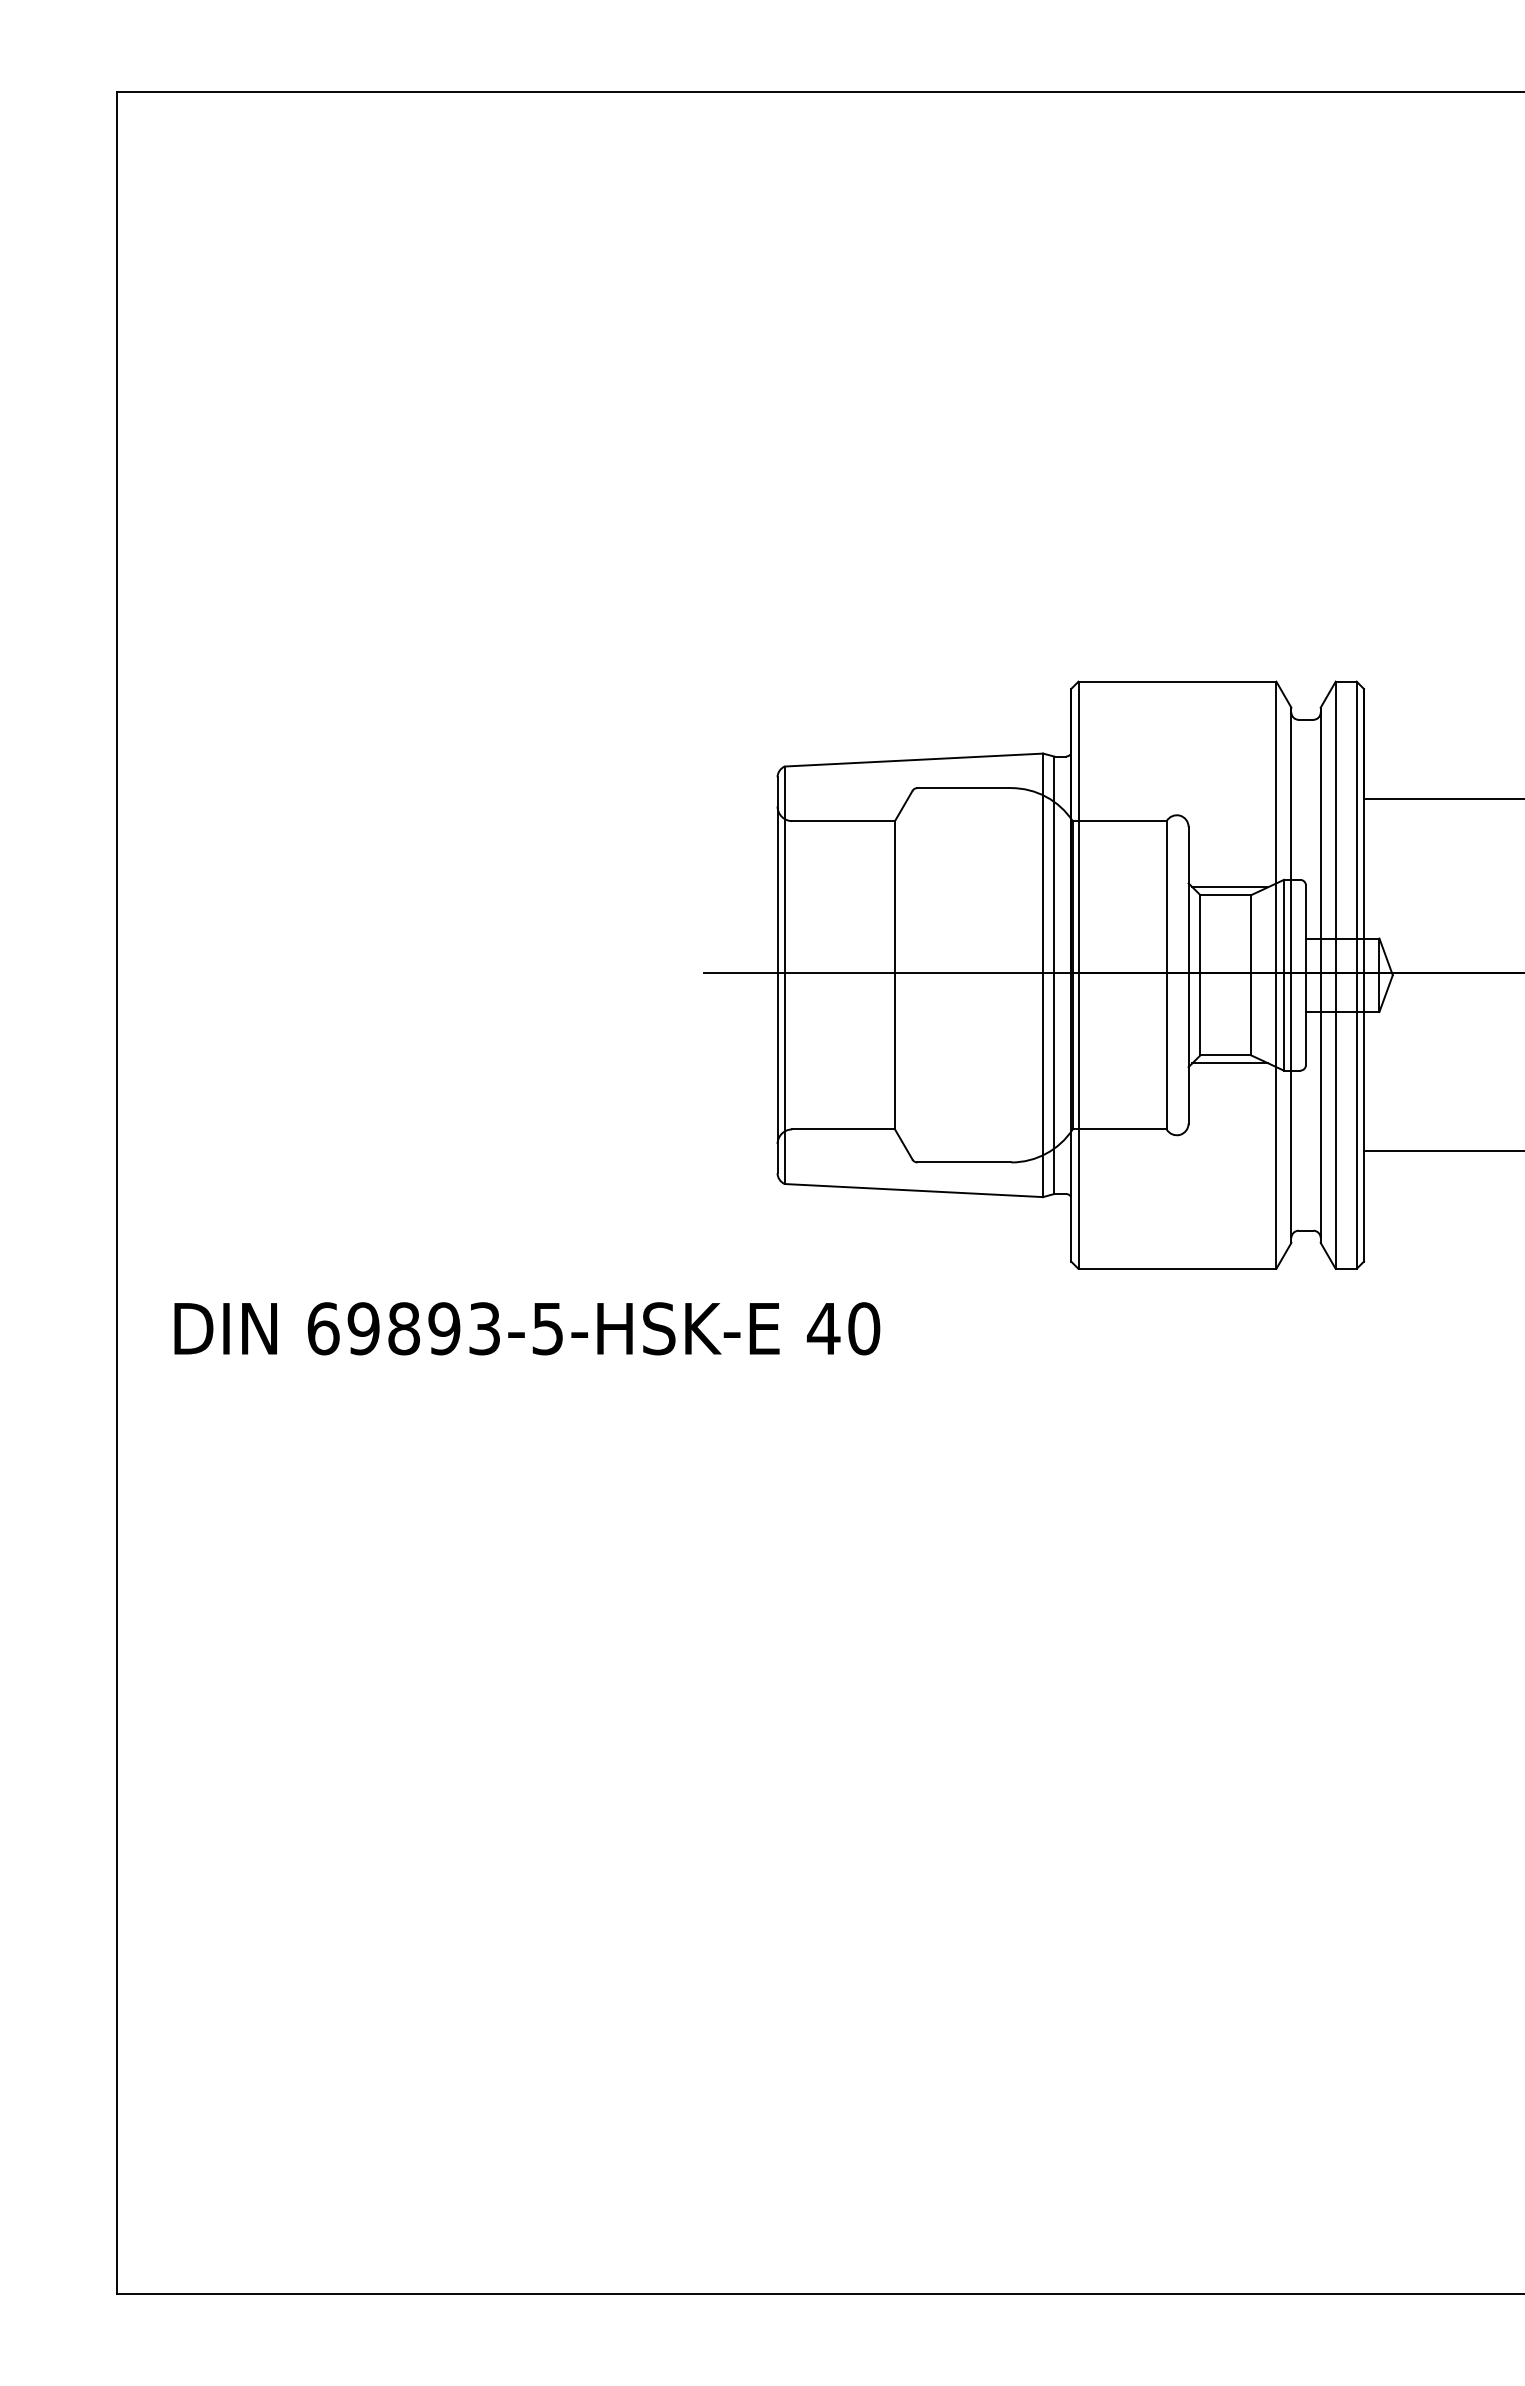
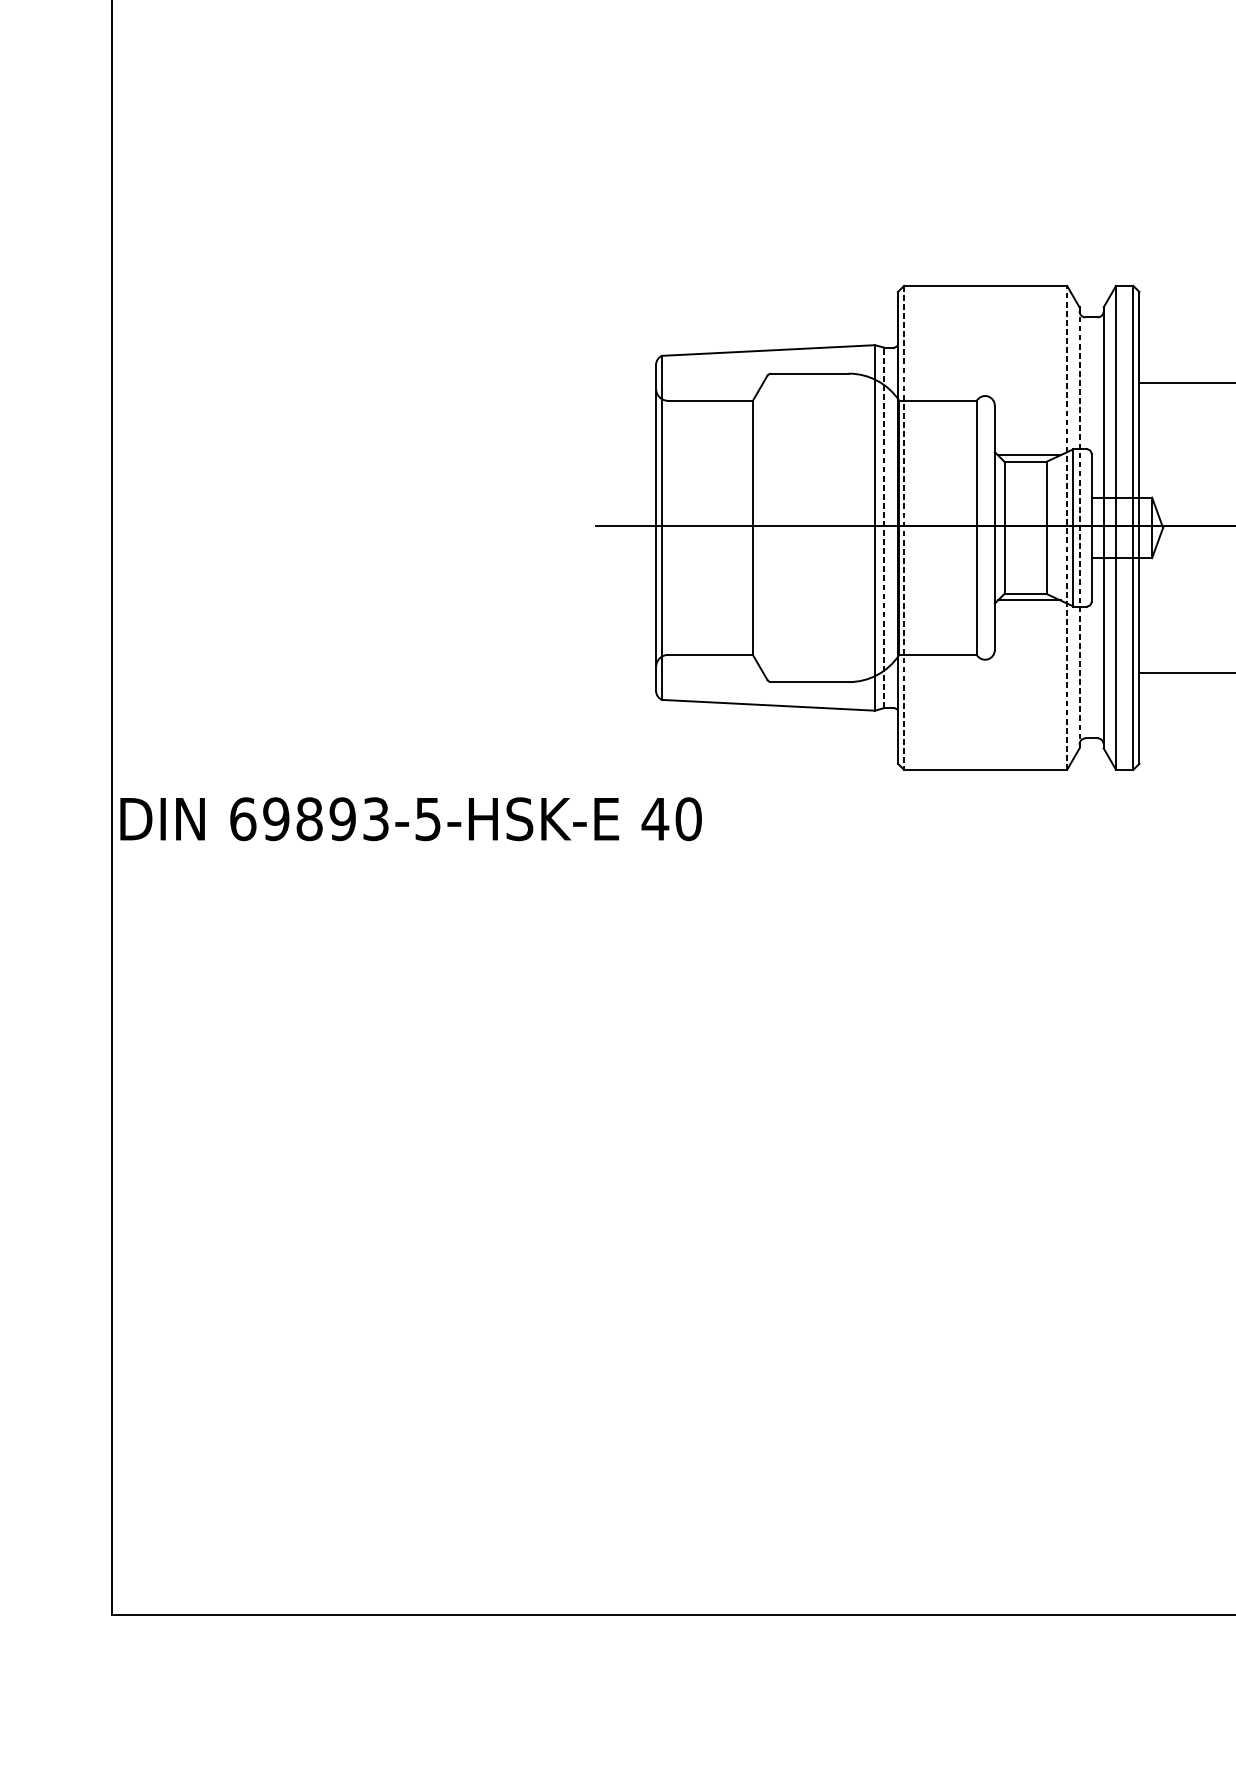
line: (1054, 975) -> (884, 528), solid -> dashed
line: (1078, 975) -> (904, 528), solid -> dashed
line: (1276, 975) -> (1067, 528), solid -> dashed
line: (1291, 975) -> (1079, 528), solid -> dashed
text: (527, 1328) -> (411, 818), moved

